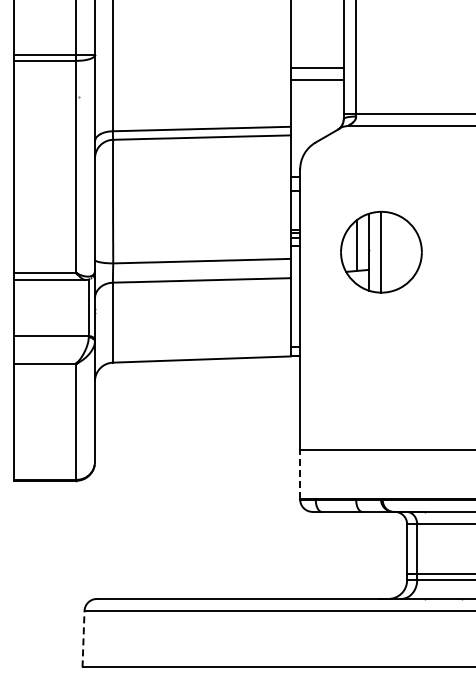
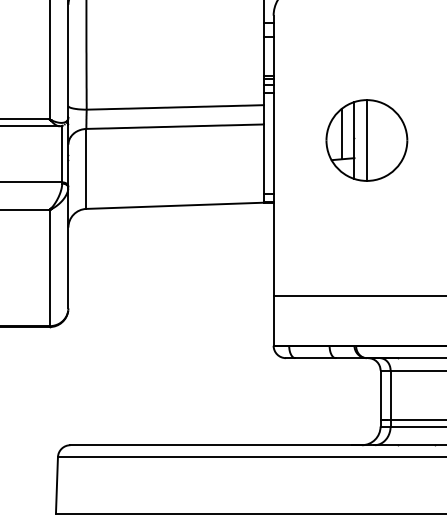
part: (381, 251) -> (366, 139), moved
line: (300, 474) -> (273, 320), dashed -> solid
line: (83, 638) -> (56, 484), dashed -> solid

